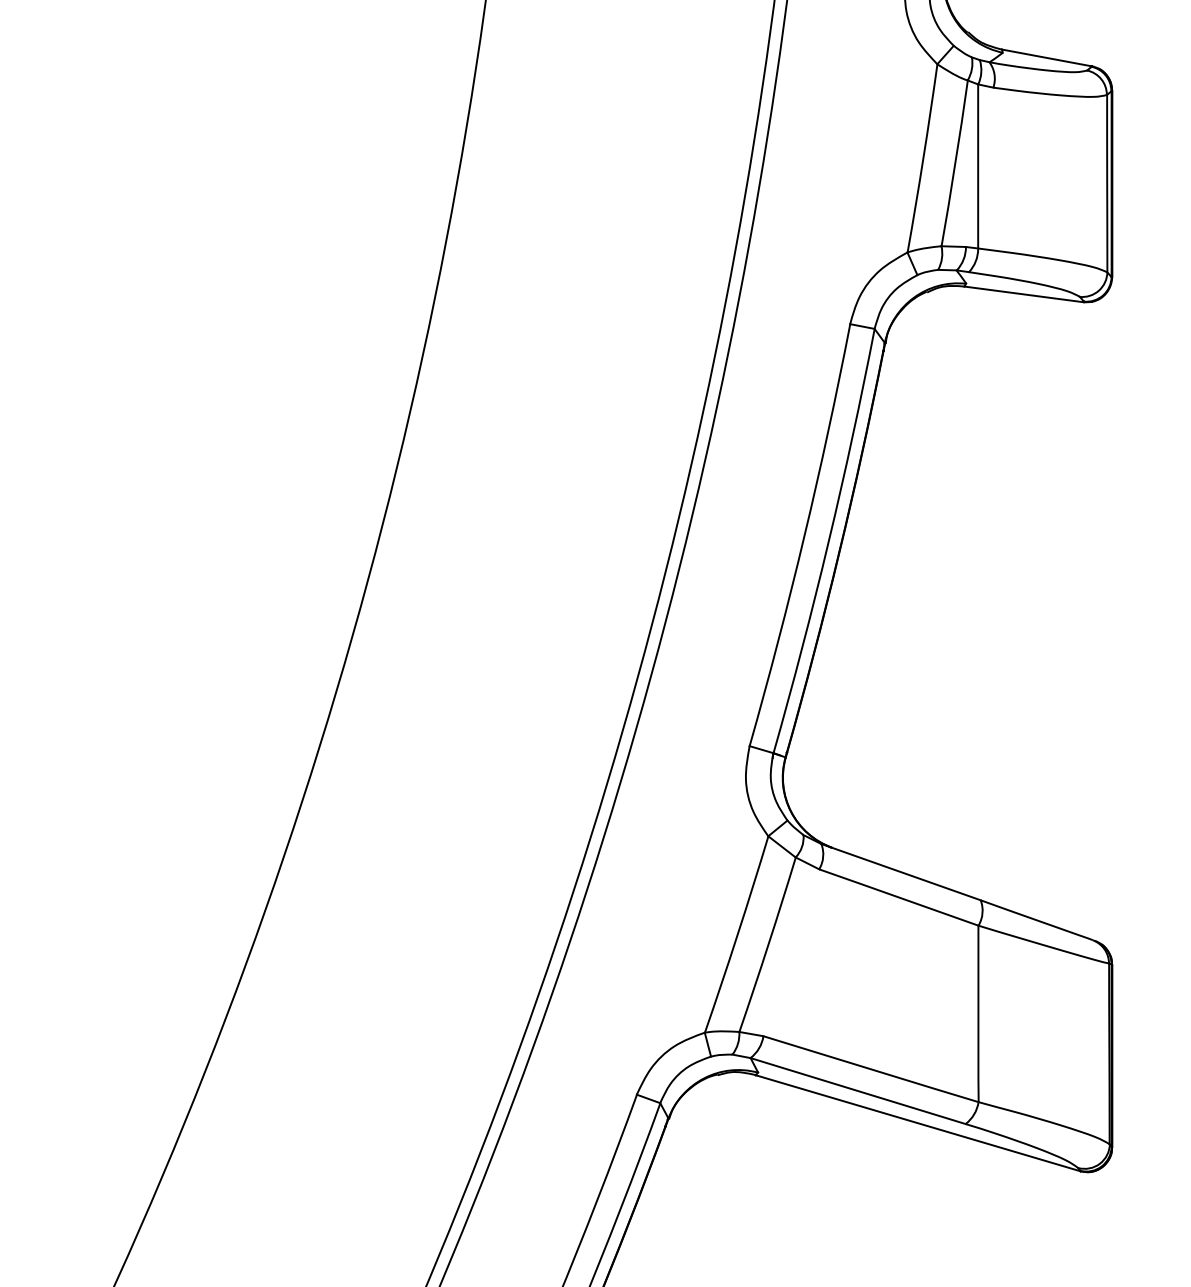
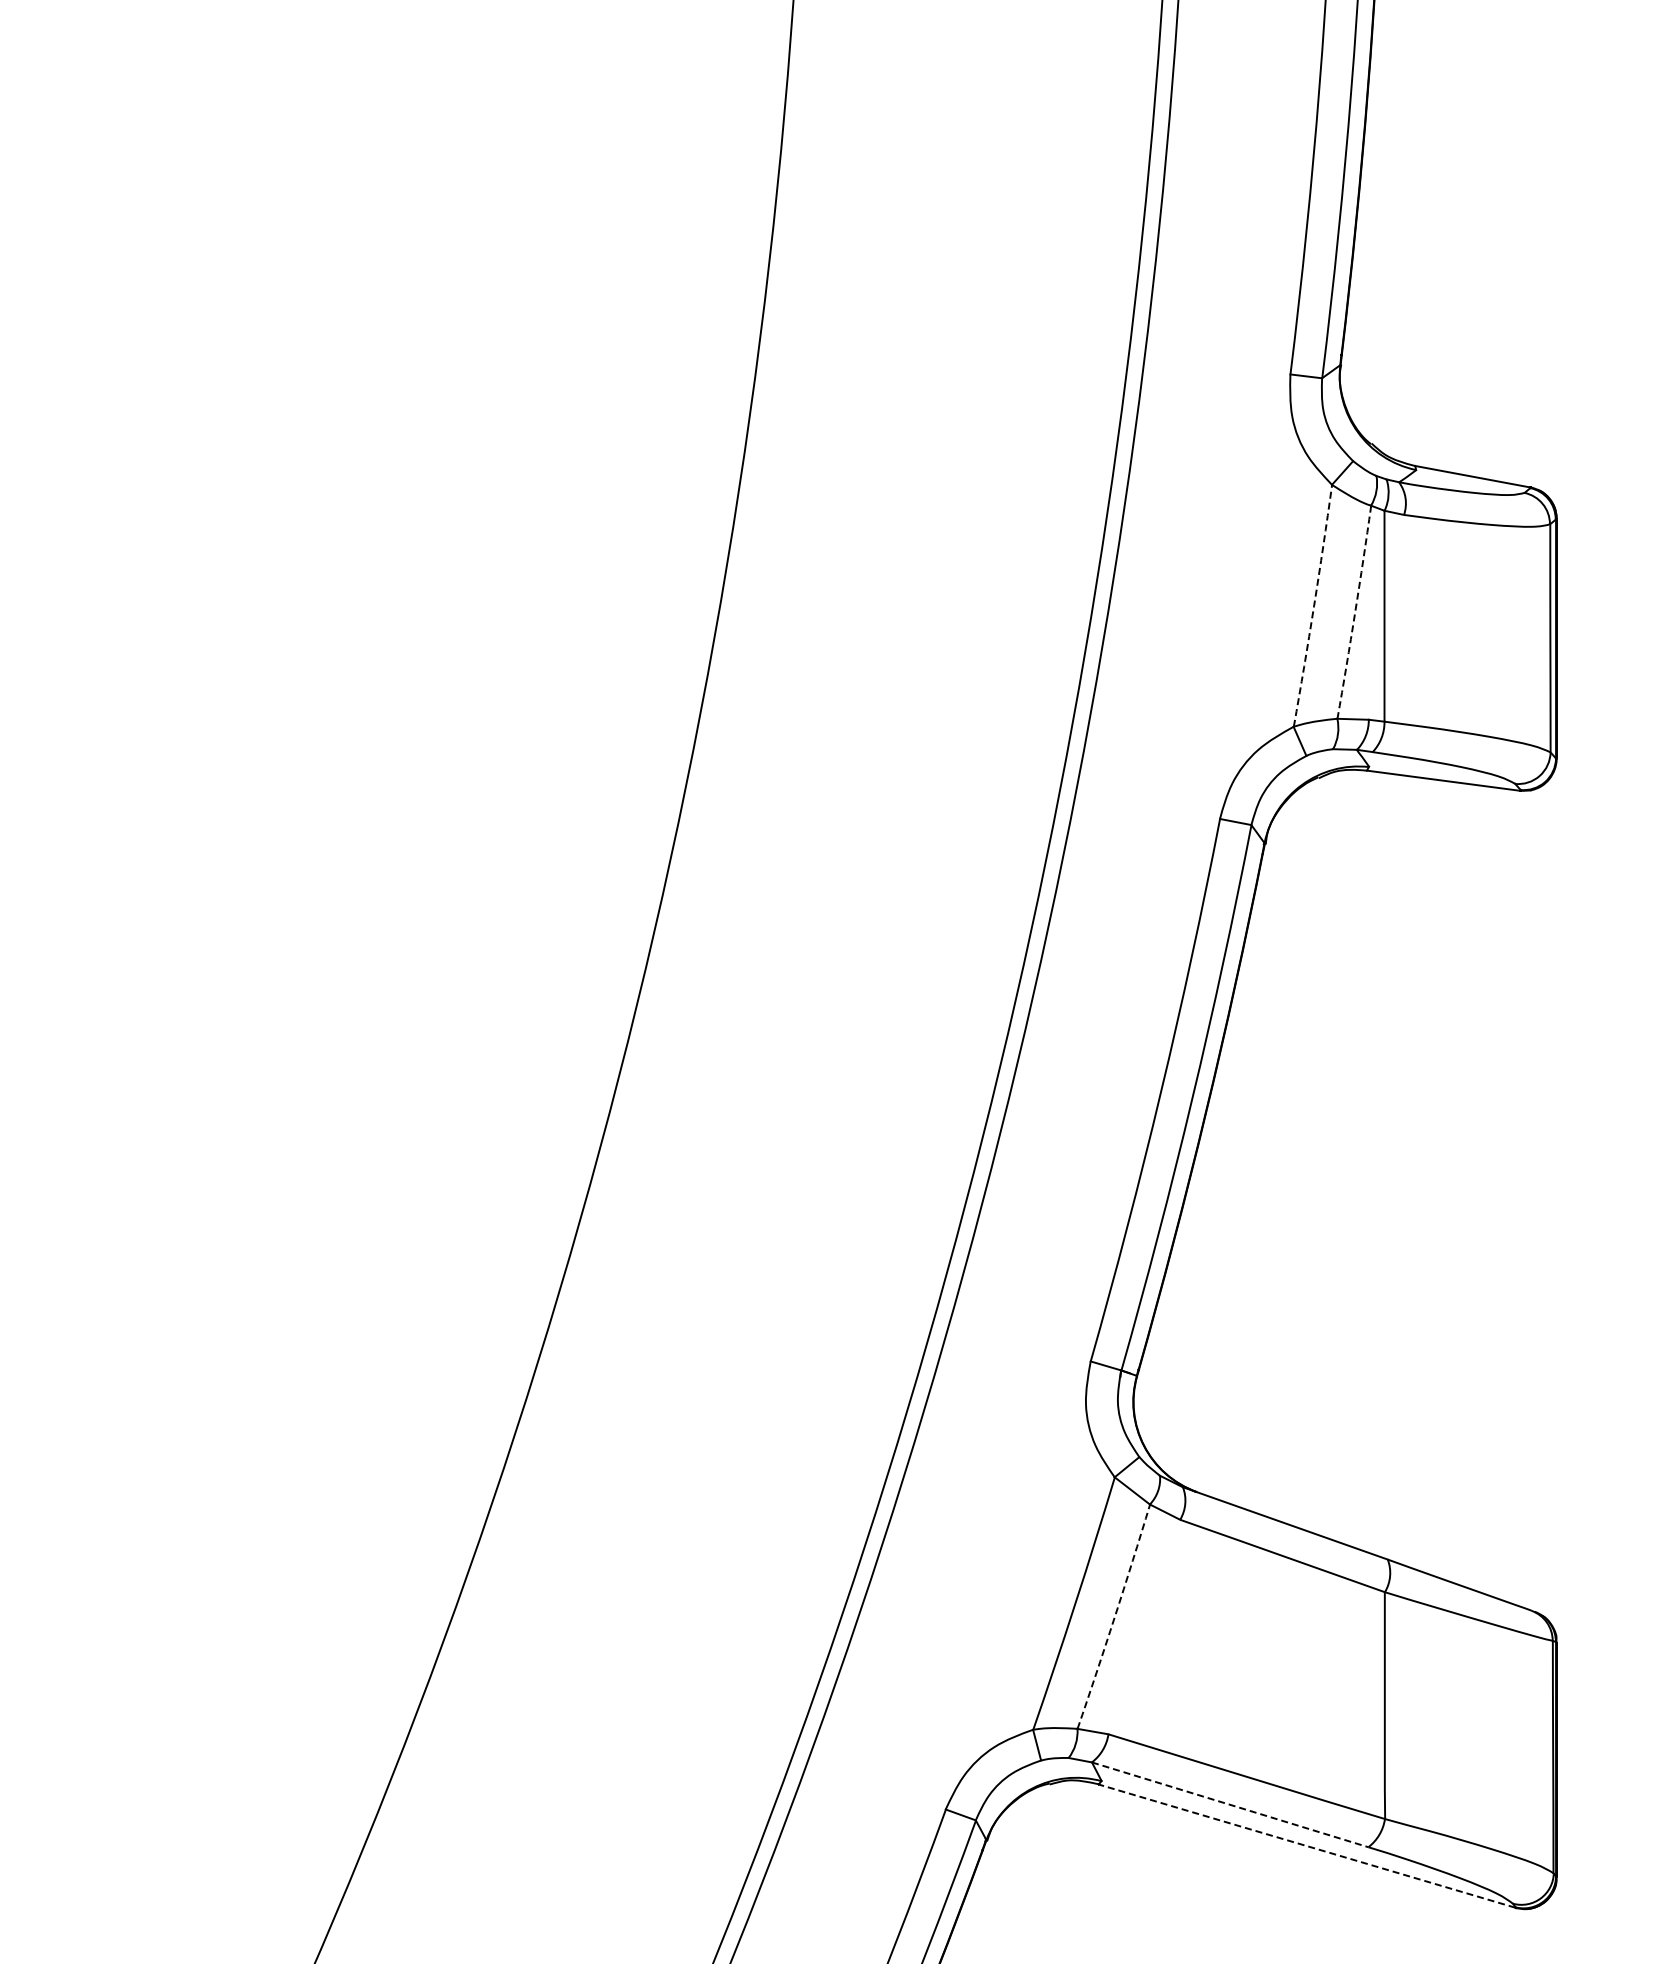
arc: (923, 158) -> (1314, 606), solid -> dashed
arc: (955, 163) -> (1355, 612), solid -> dashed
arc: (768, 945) -> (1114, 1617), solid -> dashed
line: (858, 1090) -> (1230, 1804), solid -> dashed
line: (917, 1122) -> (1306, 1845), solid -> dashed

